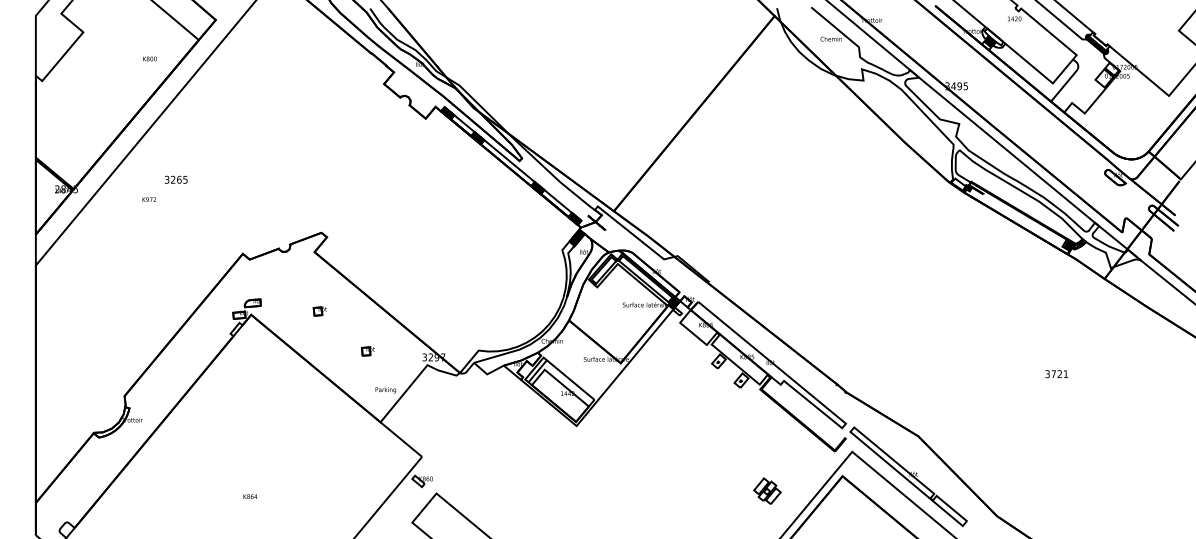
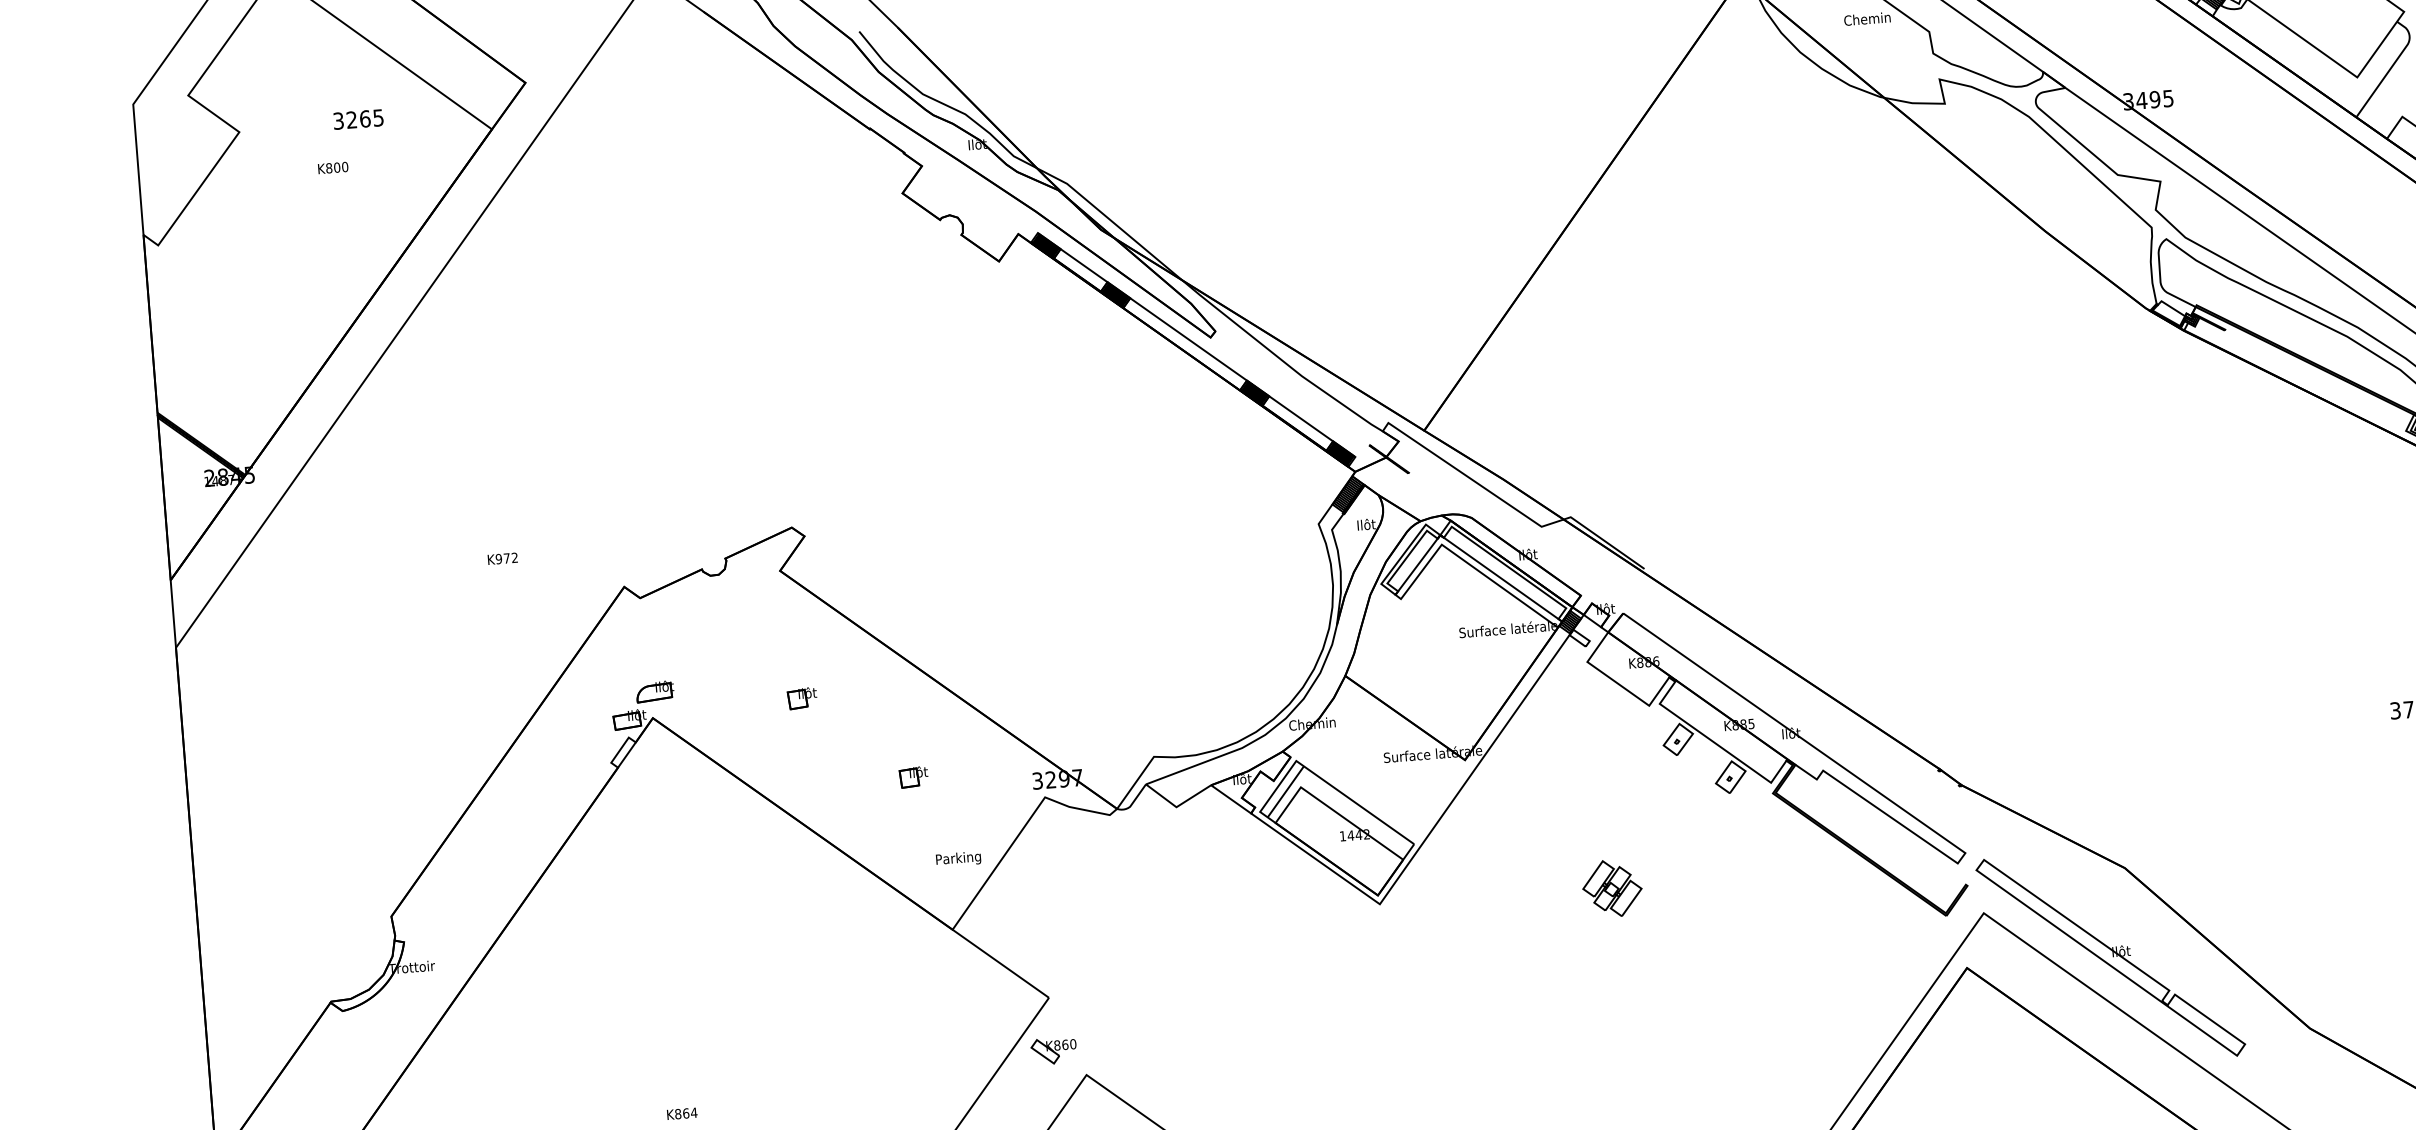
text: (149, 58) -> (332, 166), moved
text: (176, 179) -> (359, 118), moved
text: (149, 199) -> (503, 558), moved
part: (767, 490) -> (1612, 886), moved

